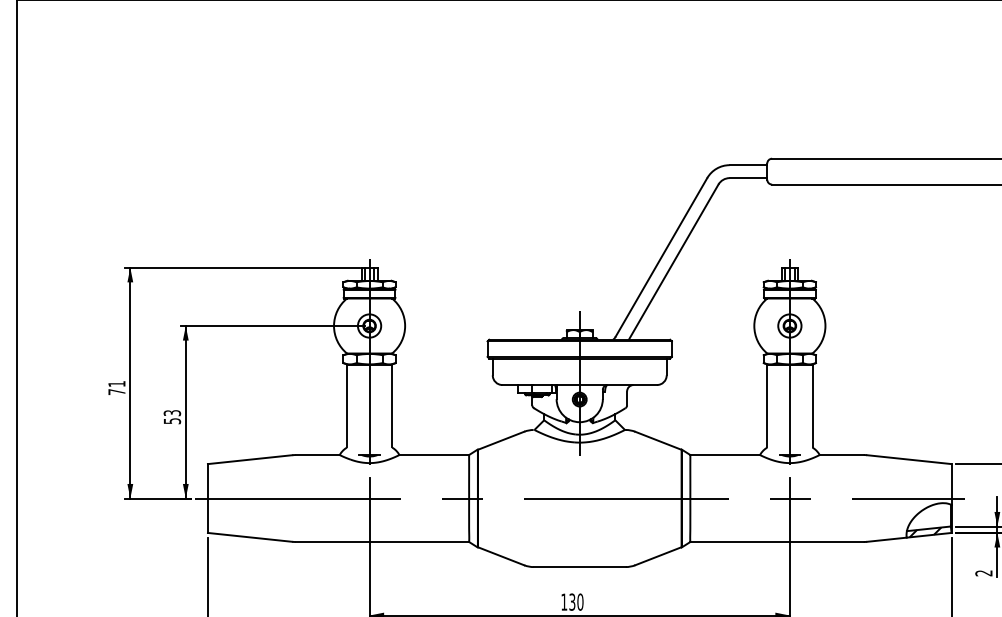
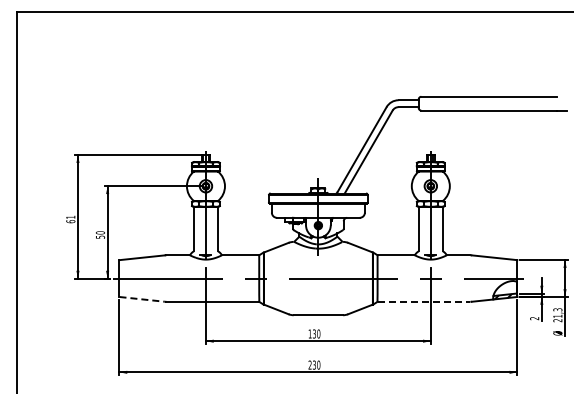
text: (116, 391) -> (70, 221), 71 -> 61
text: (172, 412) -> (100, 232), 53 -> 50
line: (250, 537) -> (142, 299), solid -> dashed
line: (778, 541) -> (424, 301), solid -> dashed

